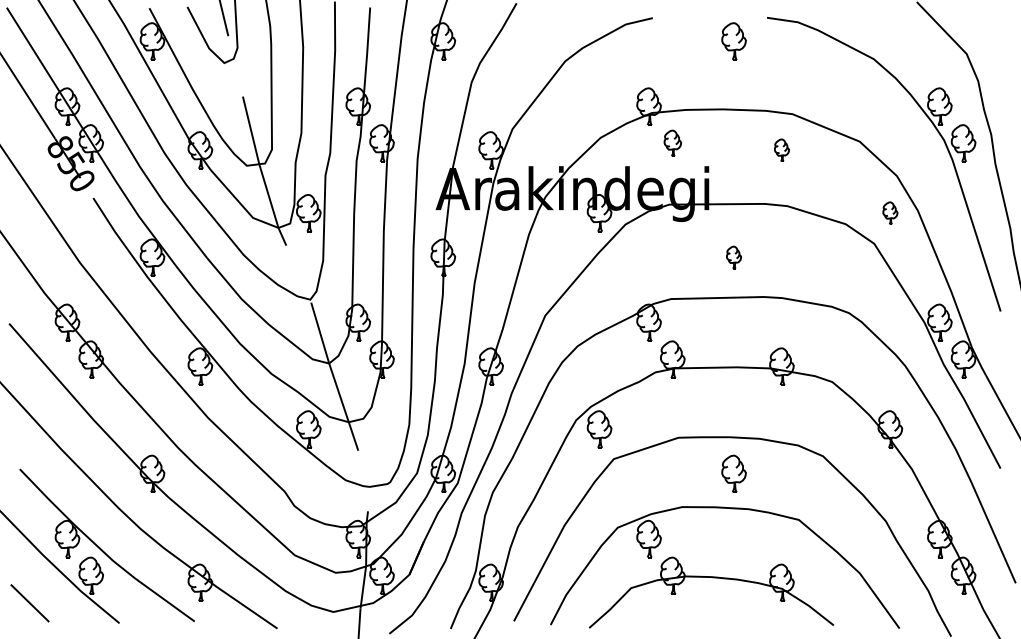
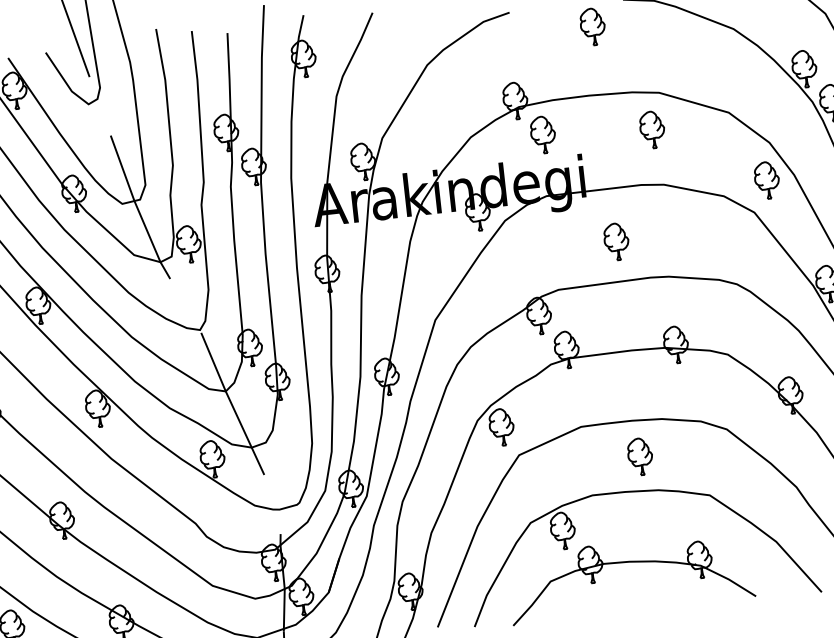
part: (672, 143) -> (542, 135), size x1.43
part: (781, 150) -> (651, 130), size x1.67
part: (890, 213) -> (767, 180), size x1.67
part: (733, 257) -> (616, 241), size x1.67

